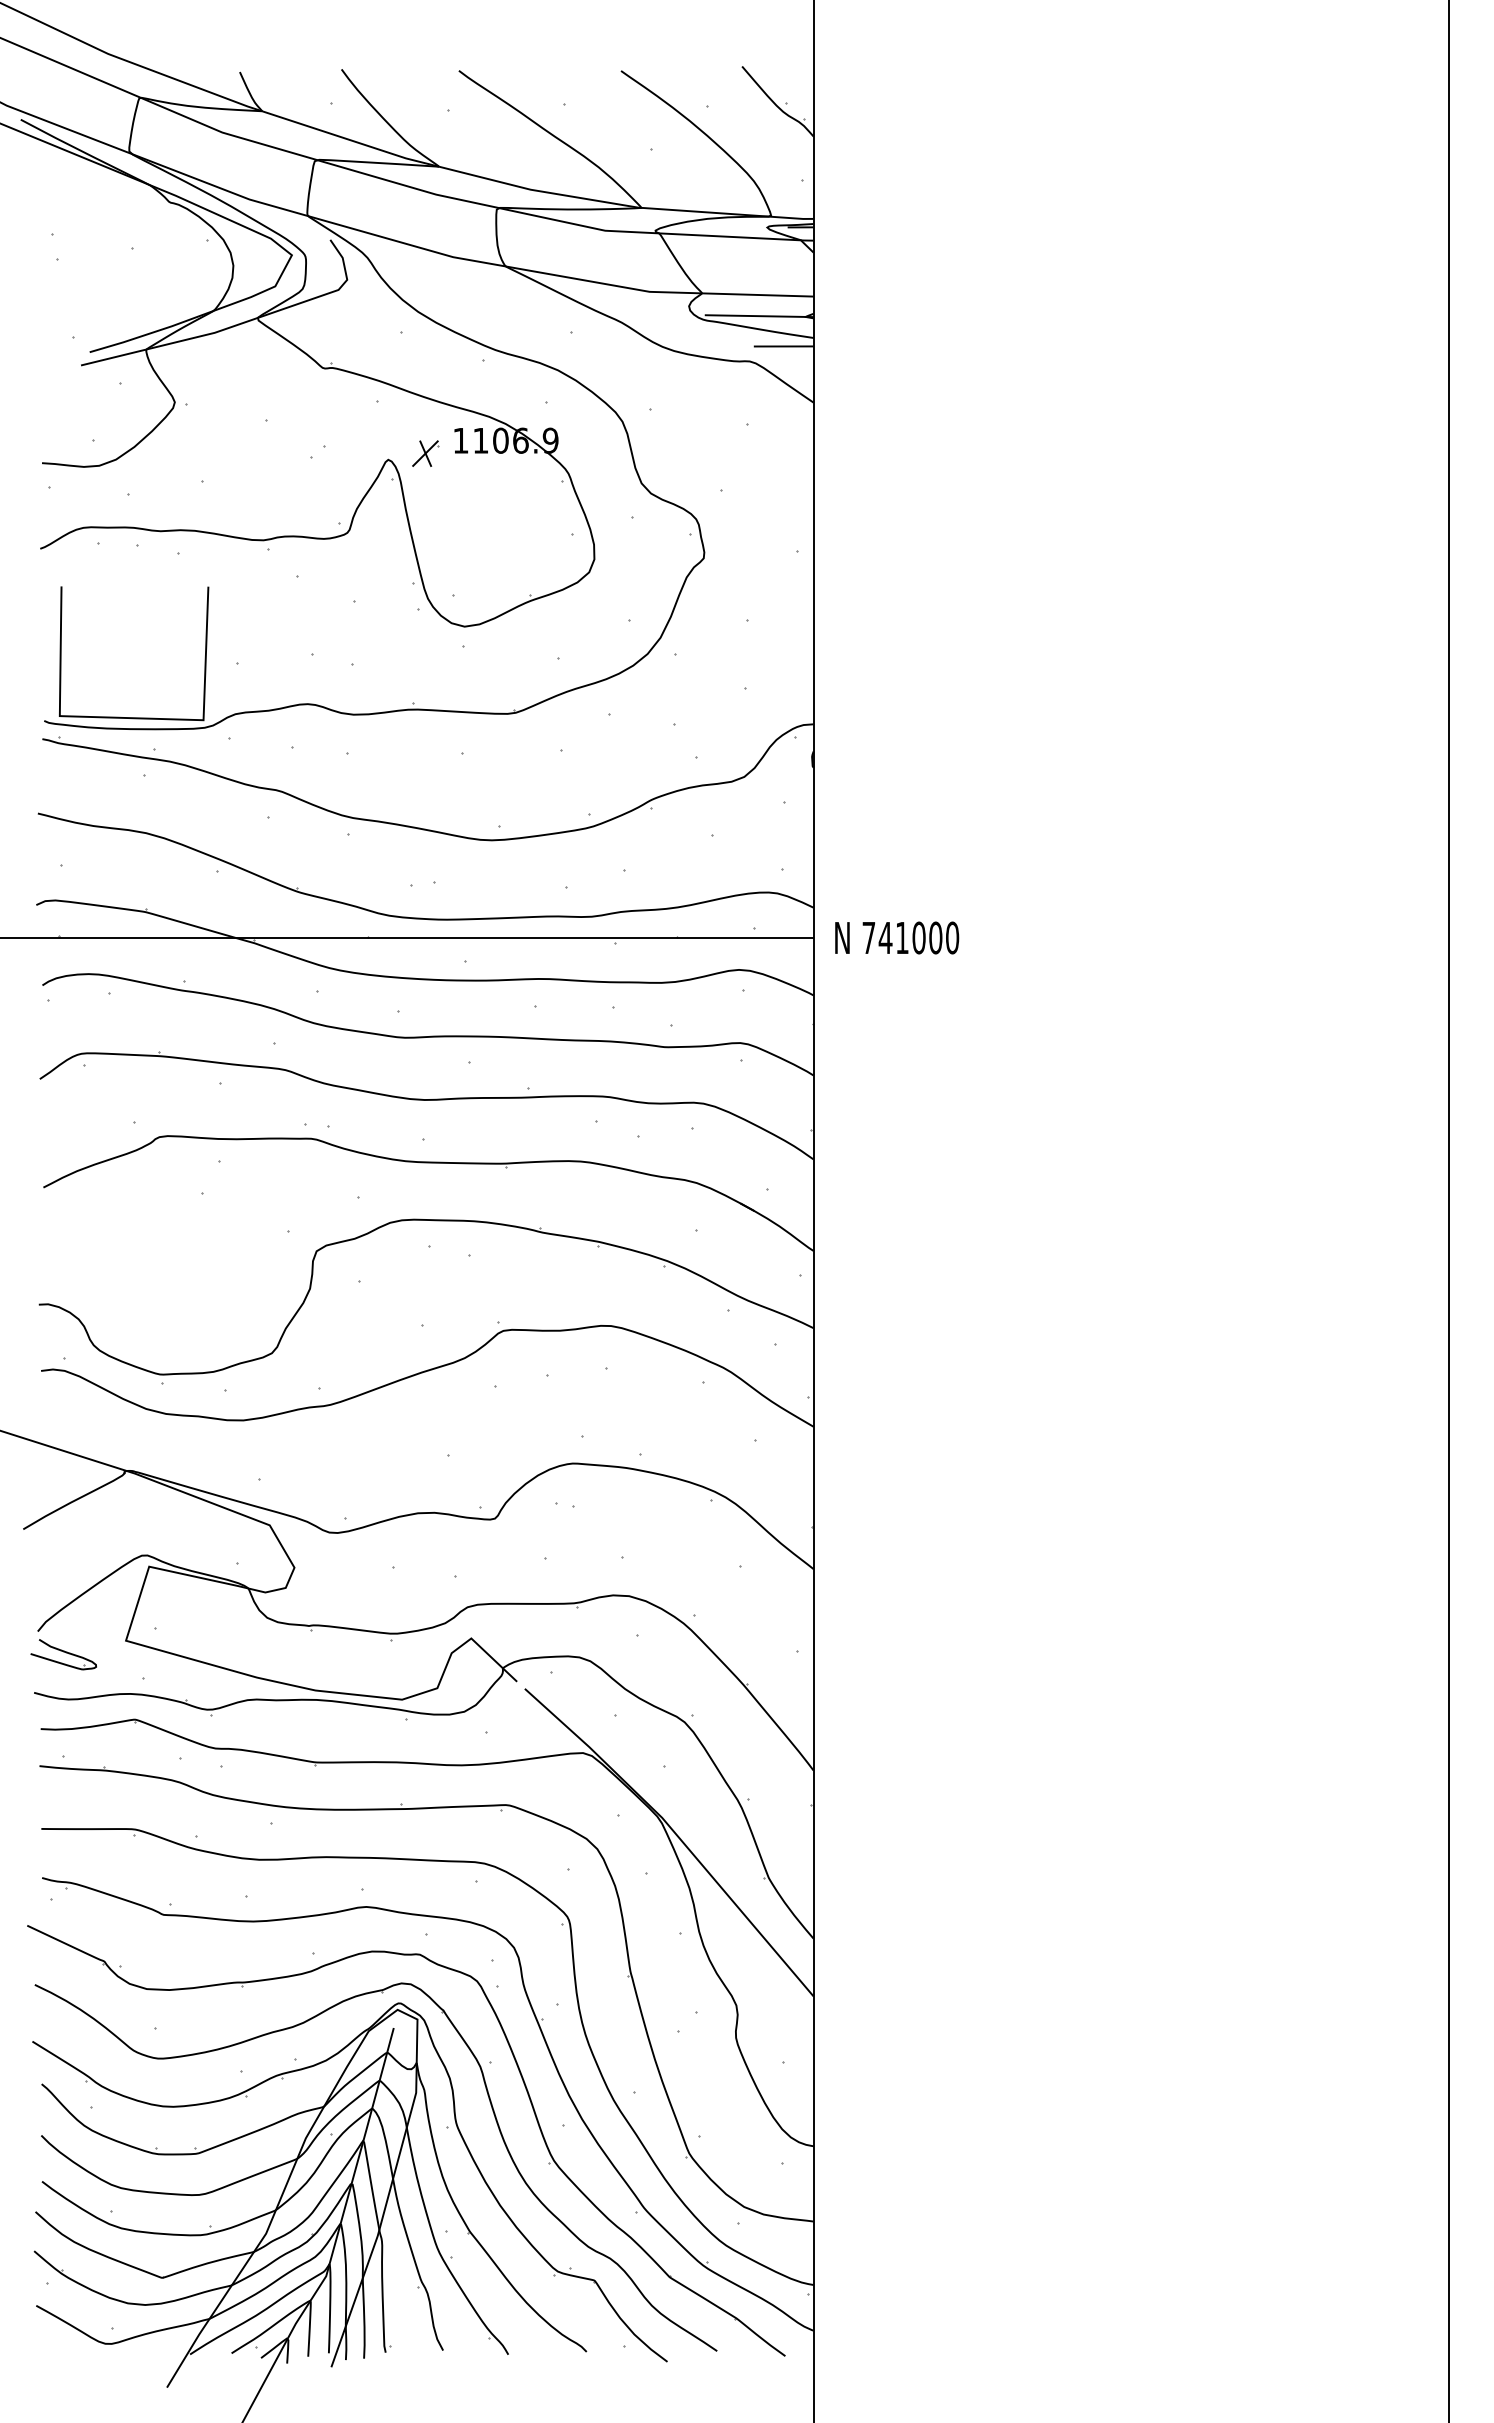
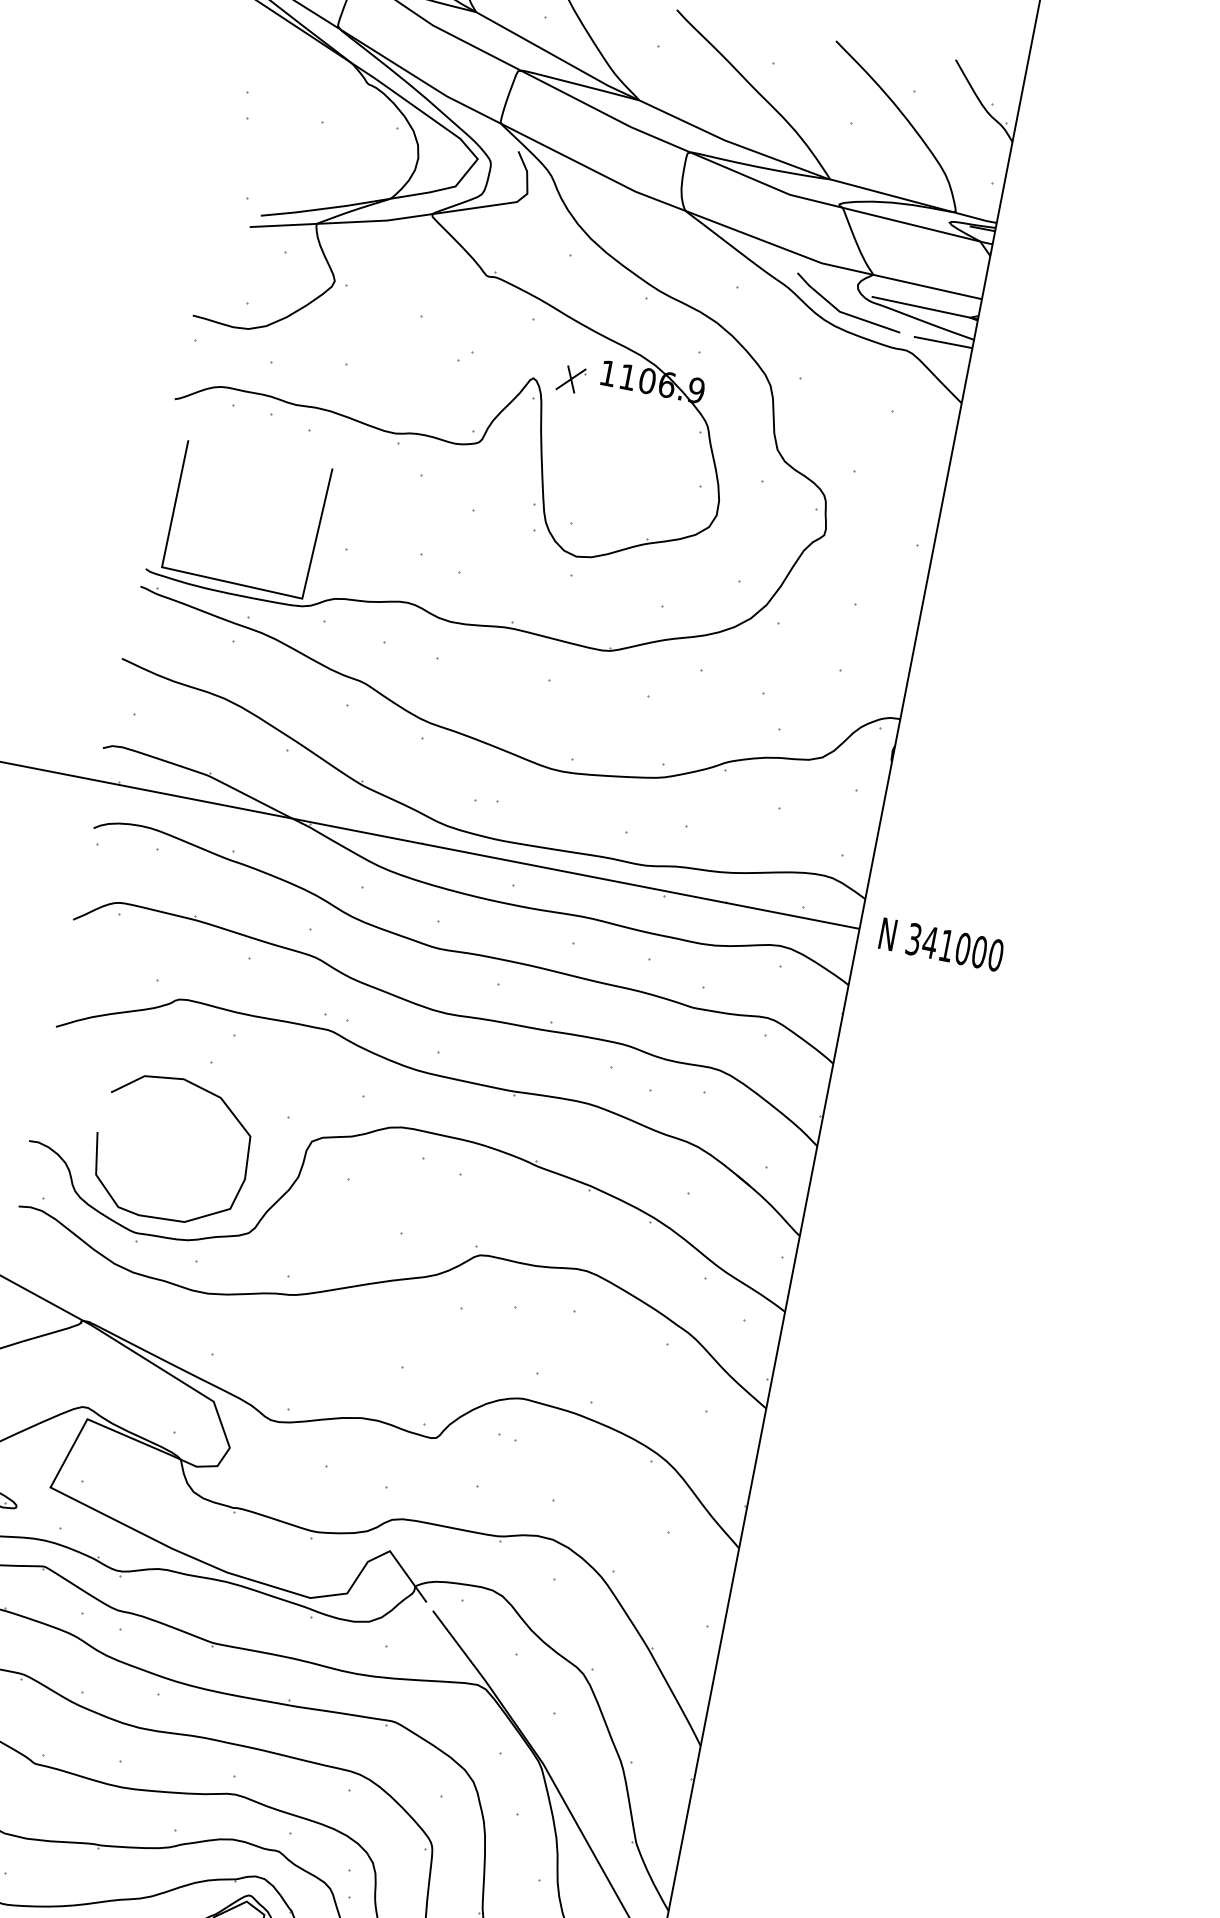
line: (681, 335) -> (844, 312), added
text: (868, 937) -> (913, 938), 741000 -> 341000
curve: (195, 1220) -> (198, 1088), added

